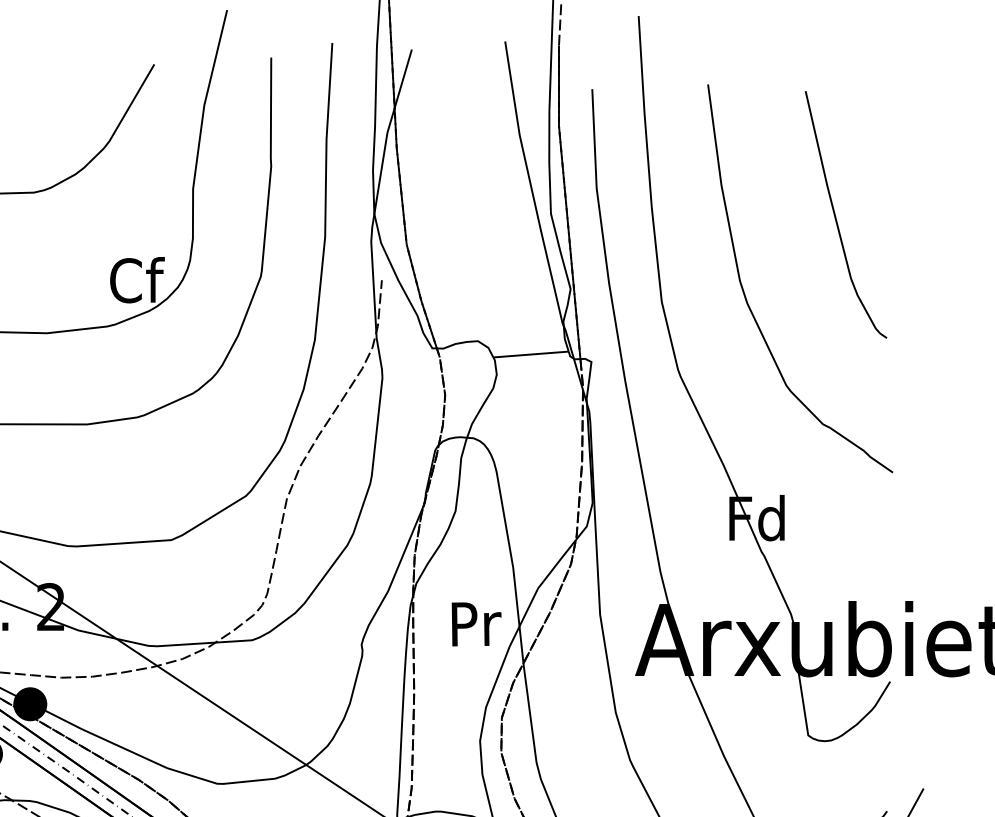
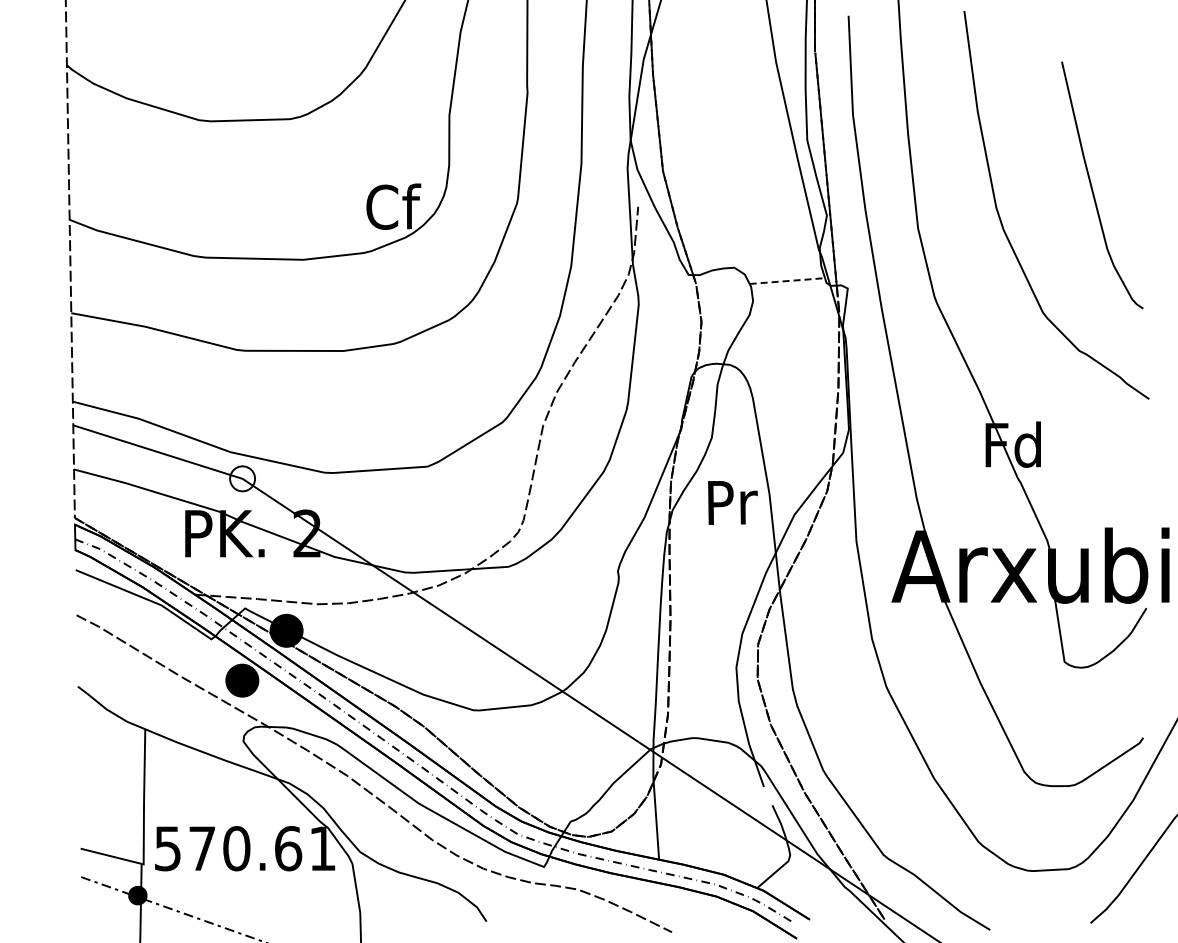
curve: (836, 215) -> (1092, 186), moved
line: (531, 354) -> (787, 281), solid -> dashed
text: (476, 623) -> (732, 502), moved

